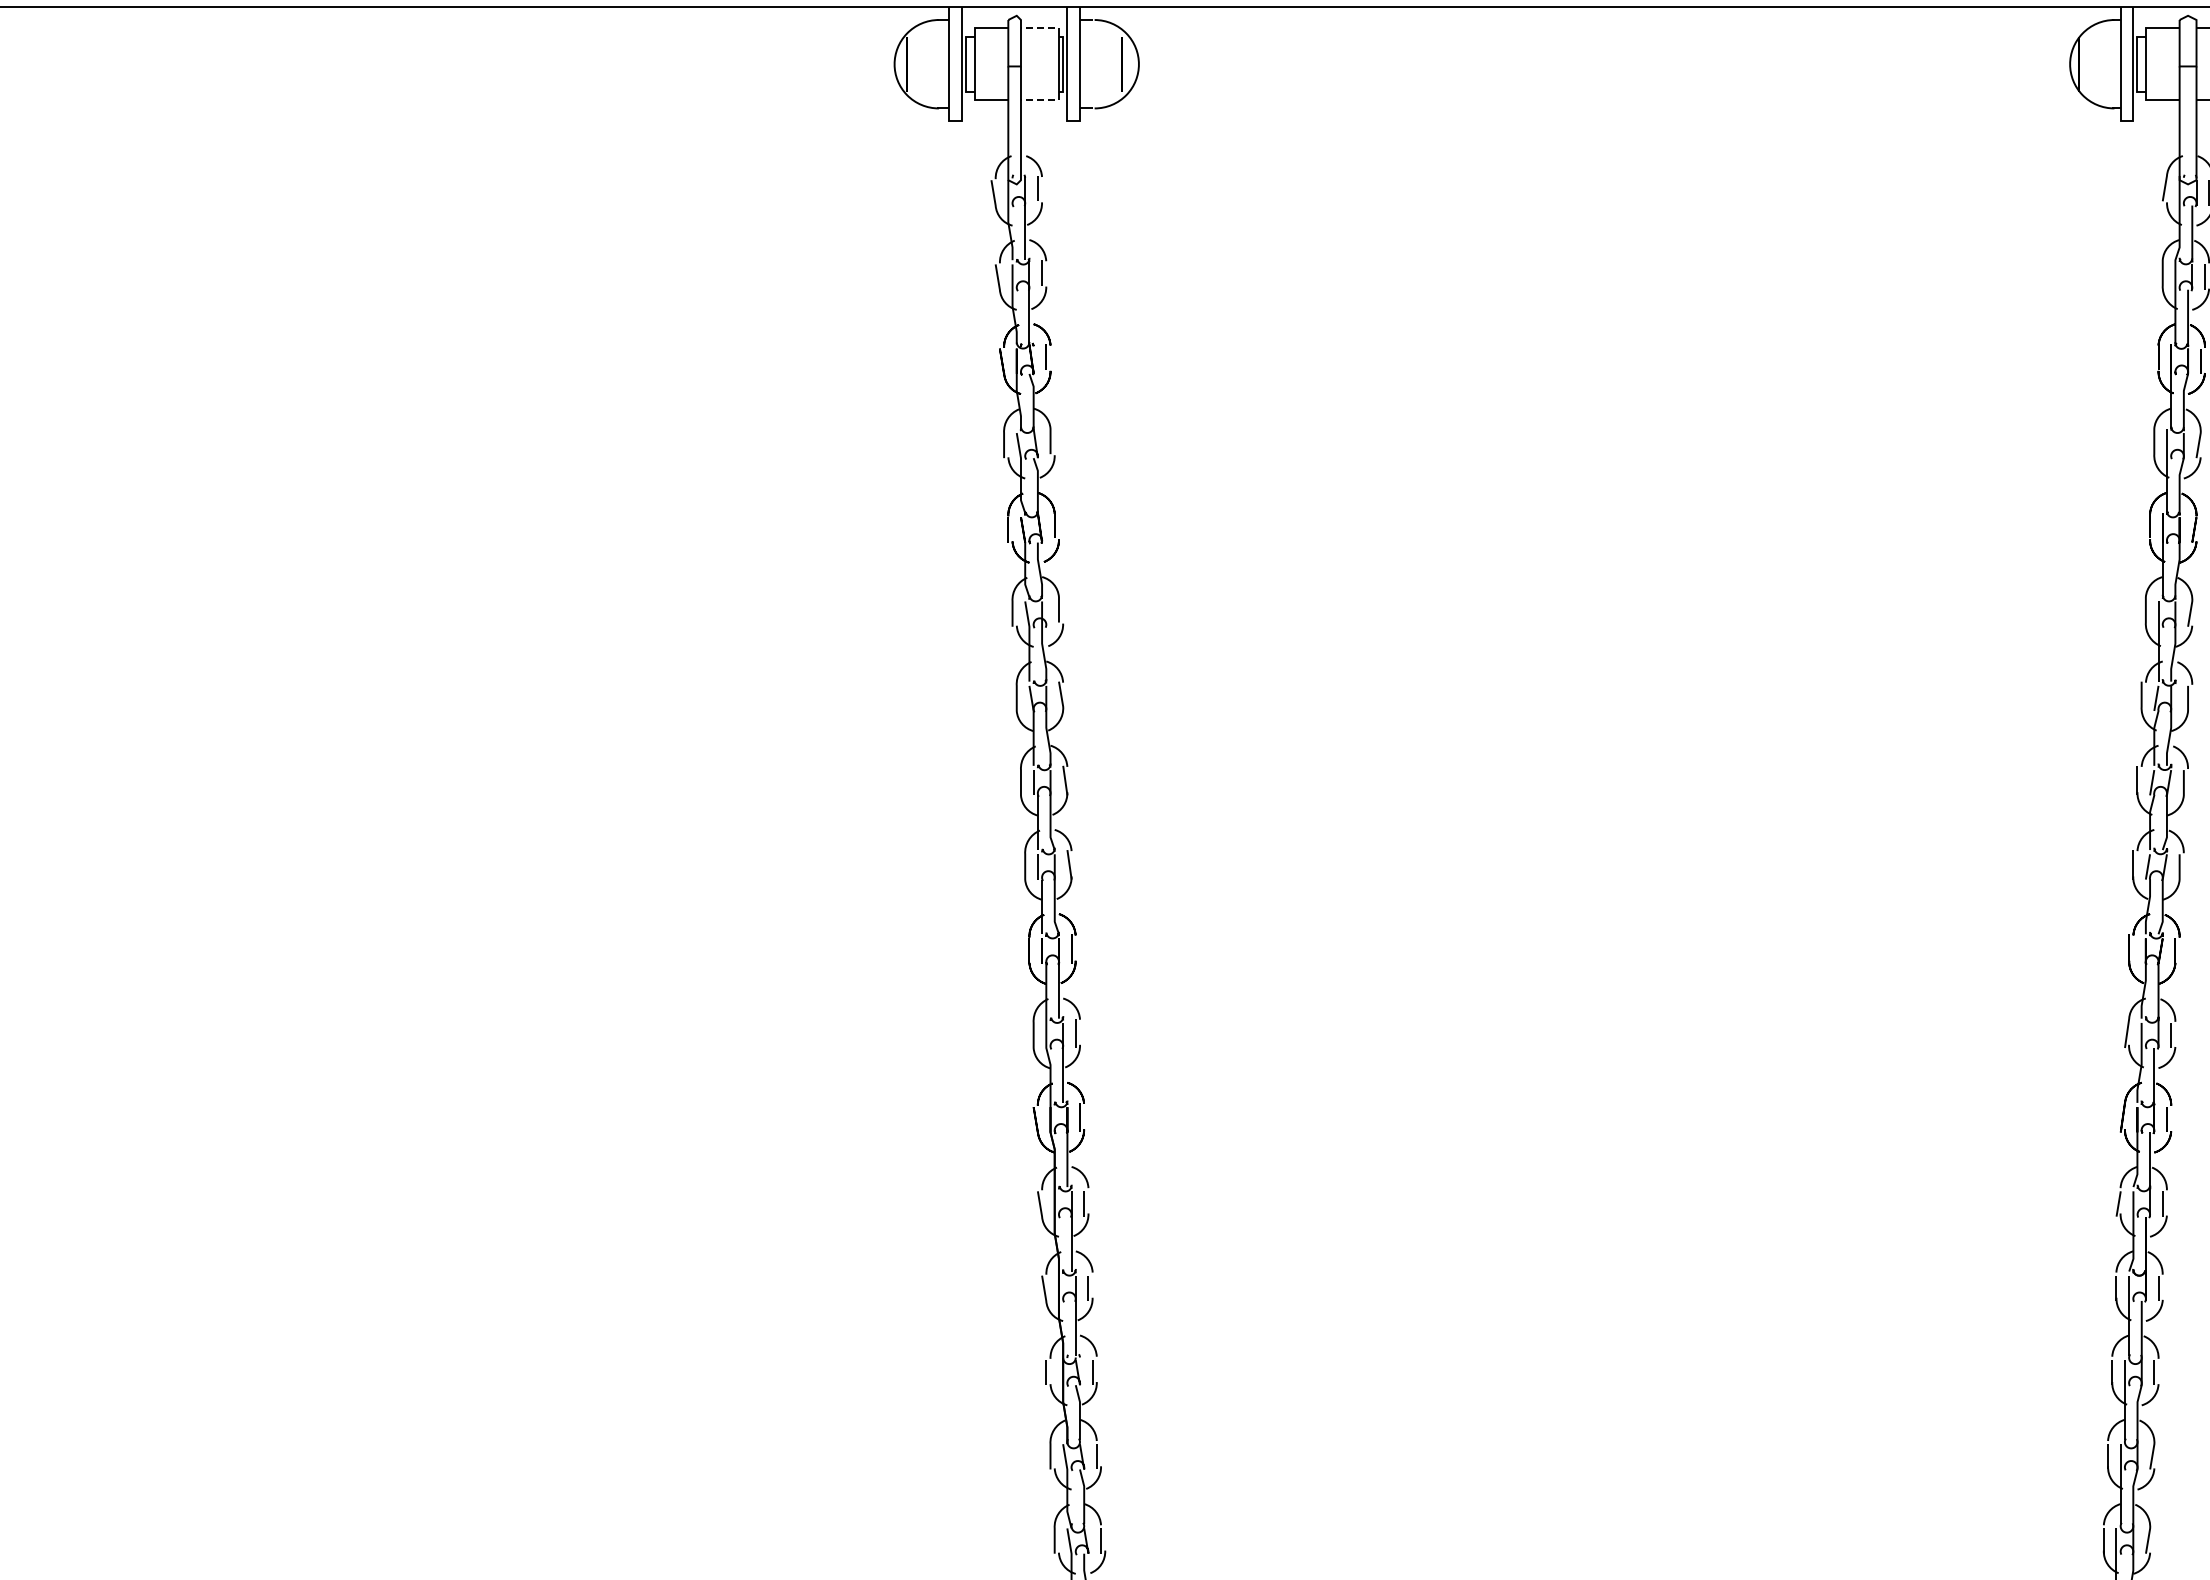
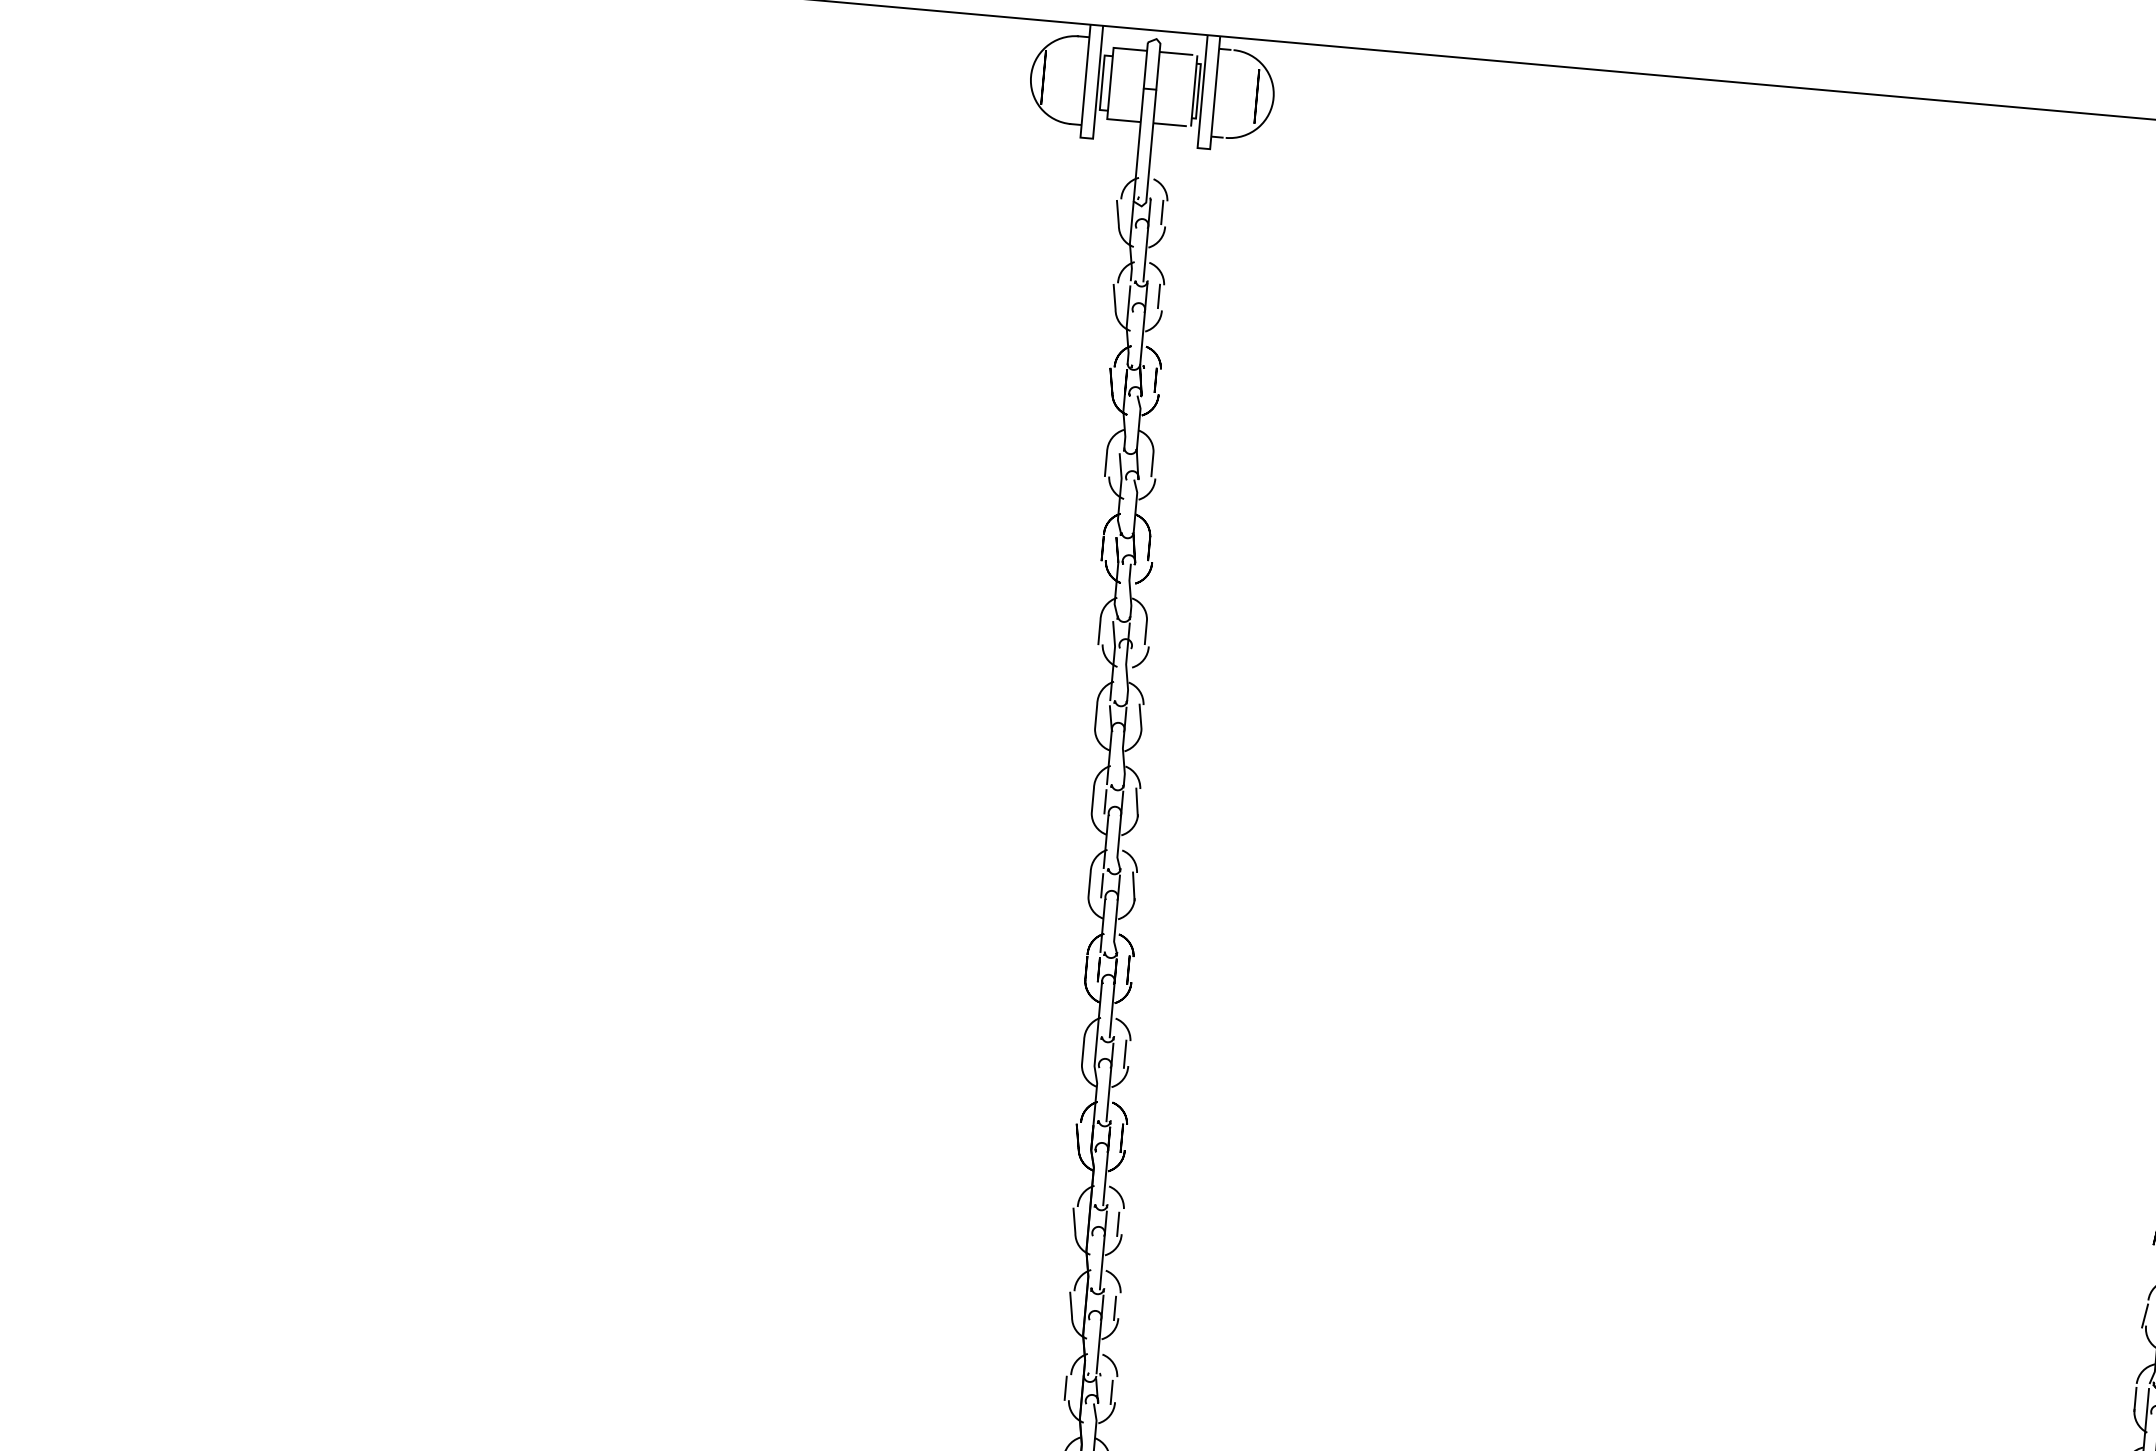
line: (1037, 28) -> (1176, 53), dashed -> solid
line: (1037, 100) -> (1169, 124), dashed -> solid

